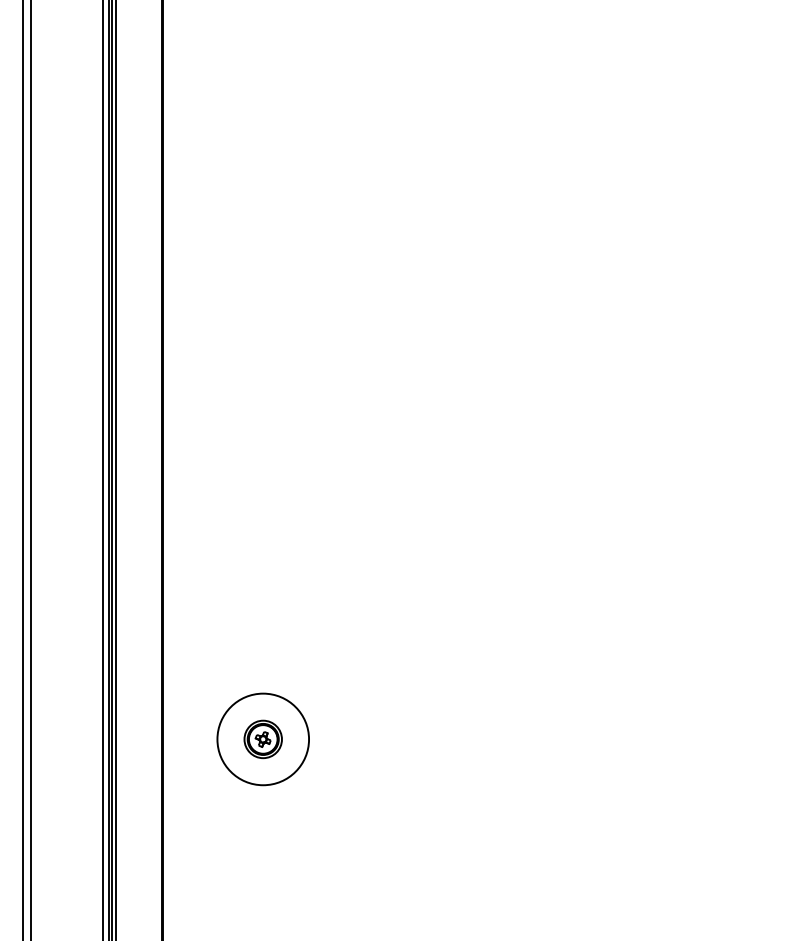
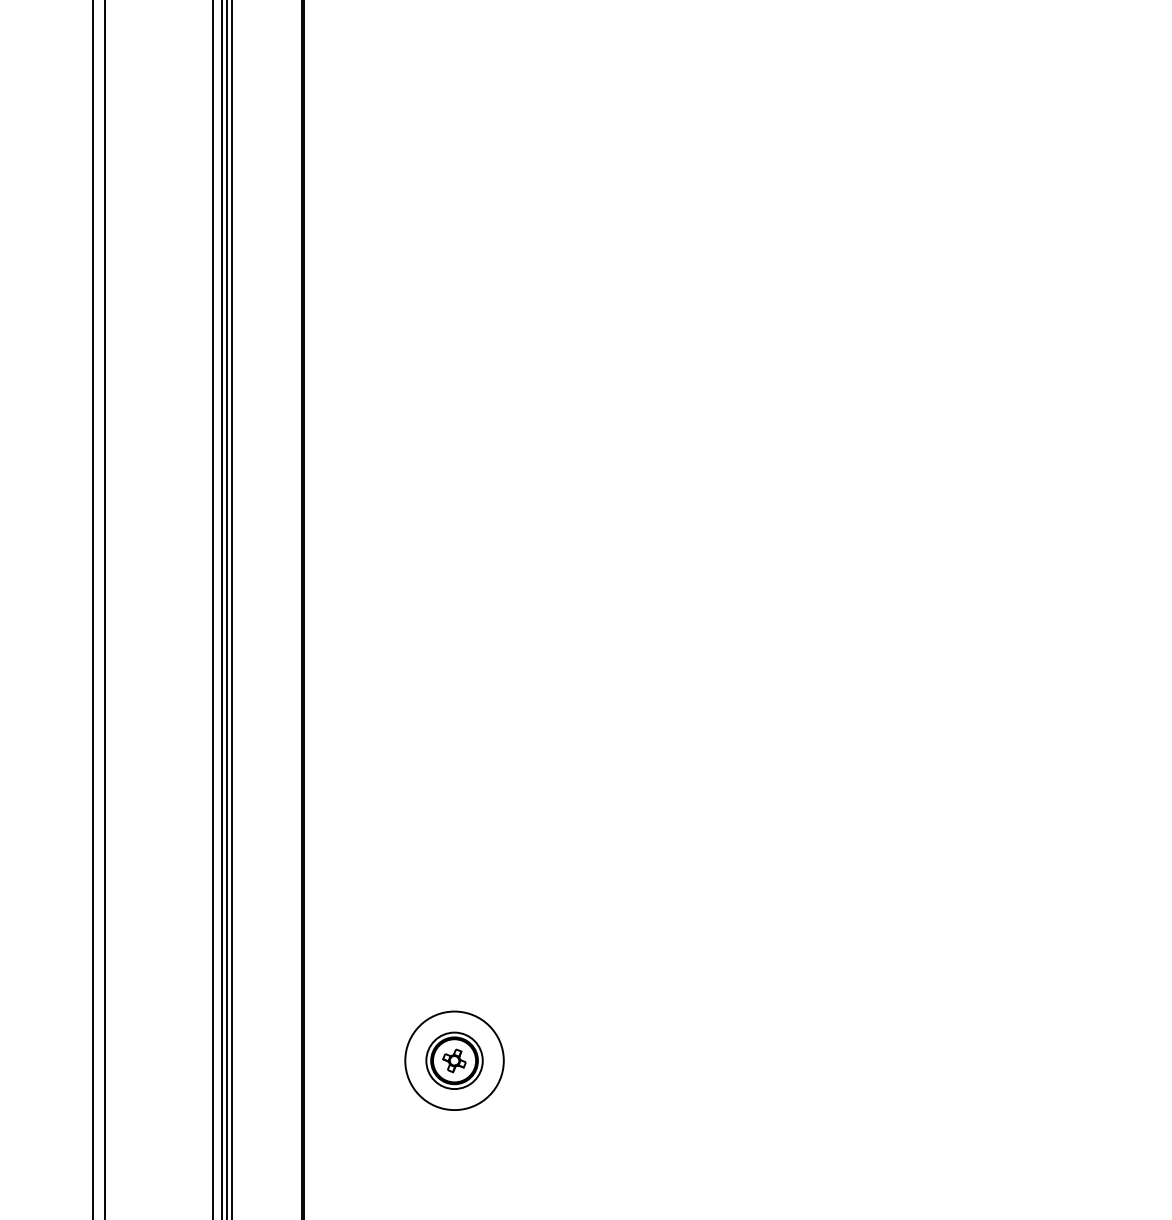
circle: (262, 739) -> (453, 1060), size x0.71

